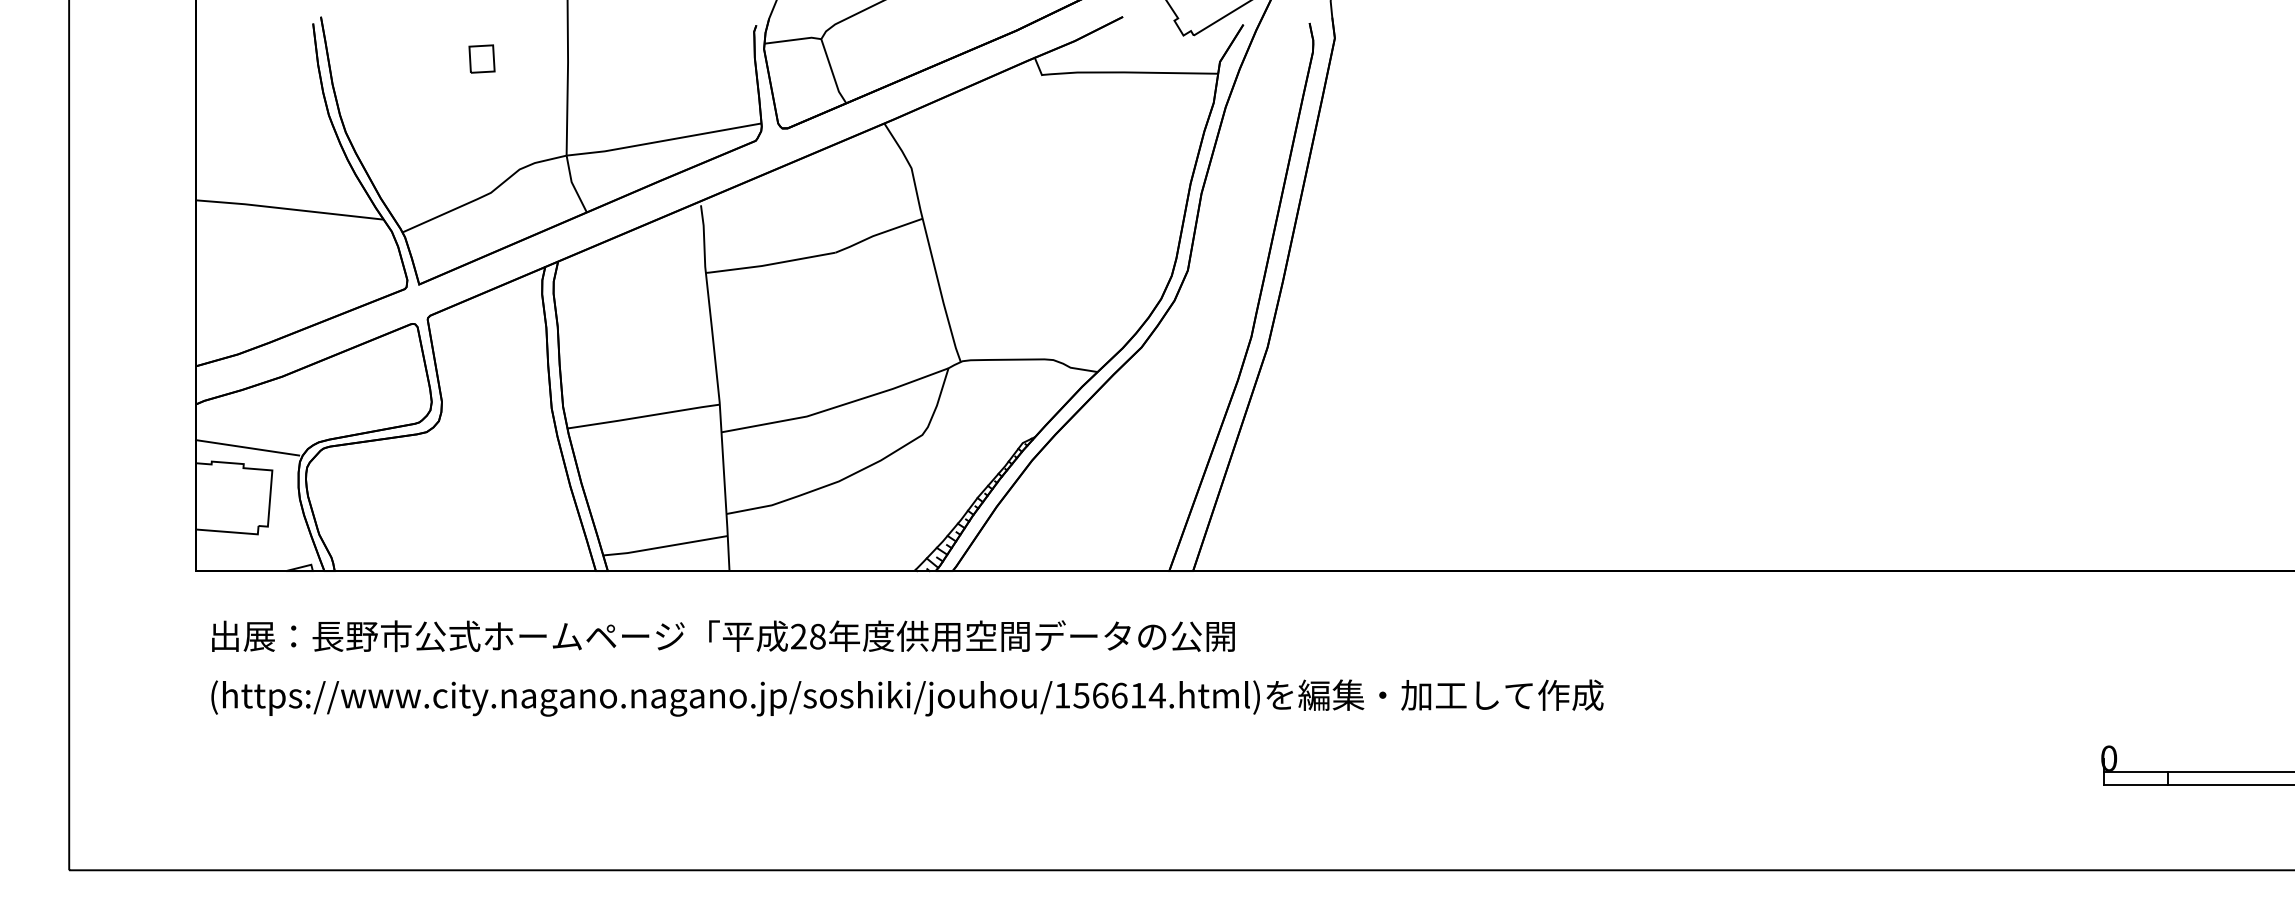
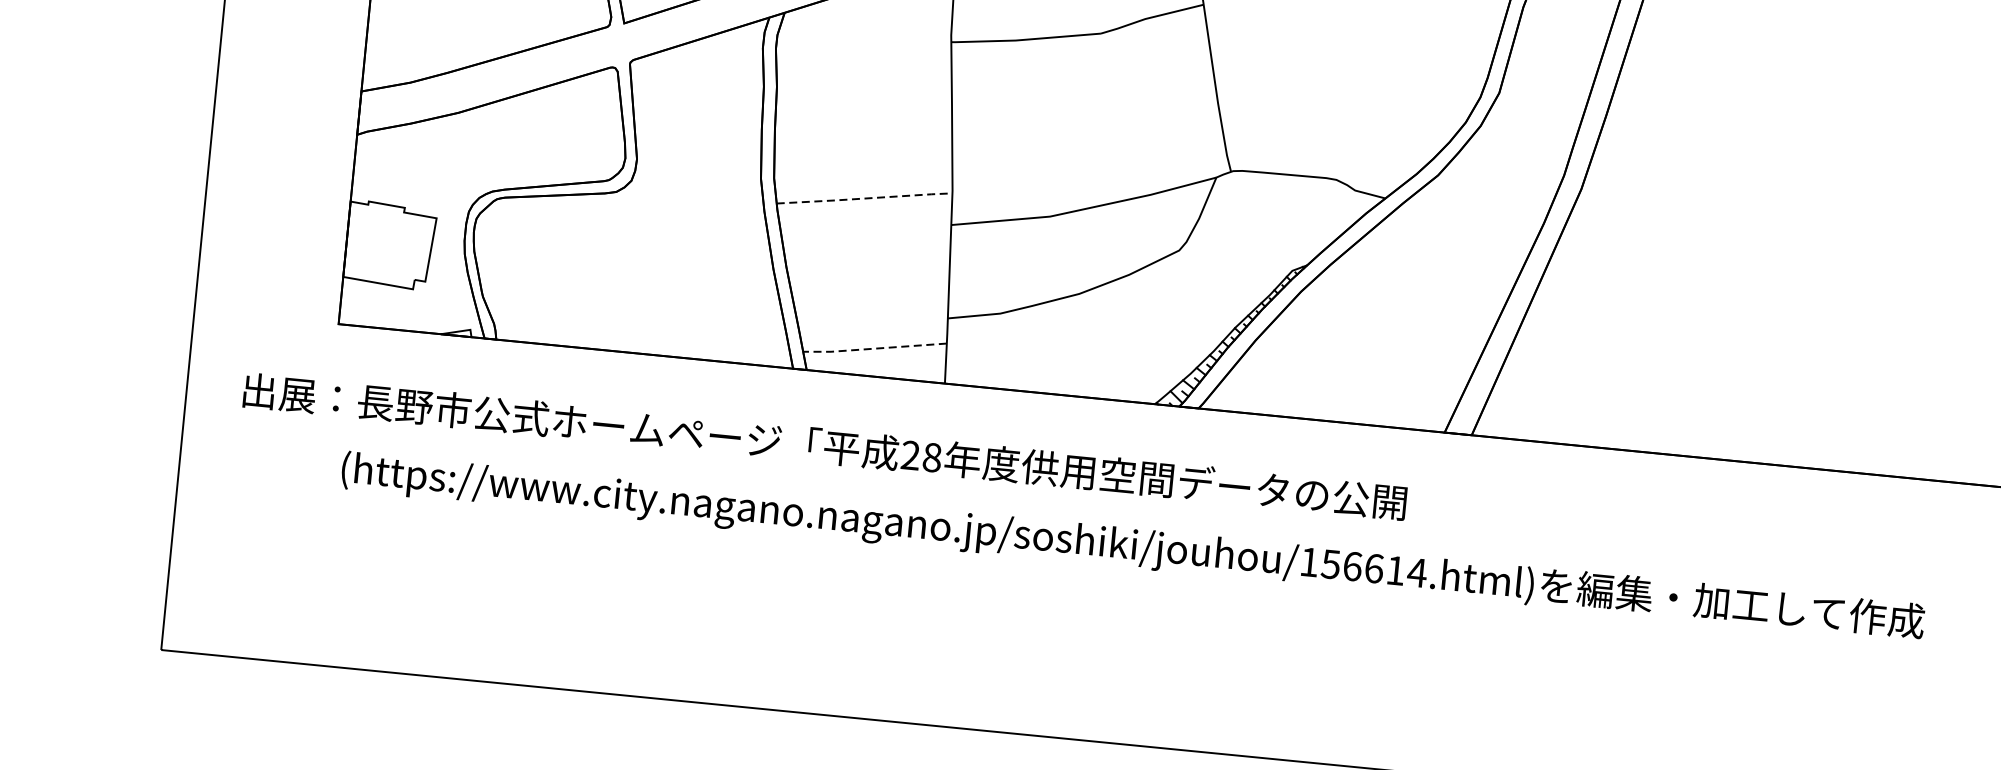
line: (643, 416) -> (864, 198), solid -> dashed
line: (247, 447) -> (410, 189), removed
line: (664, 546) -> (873, 348), solid -> dashed
text: (723, 635) -> (825, 445), moved

